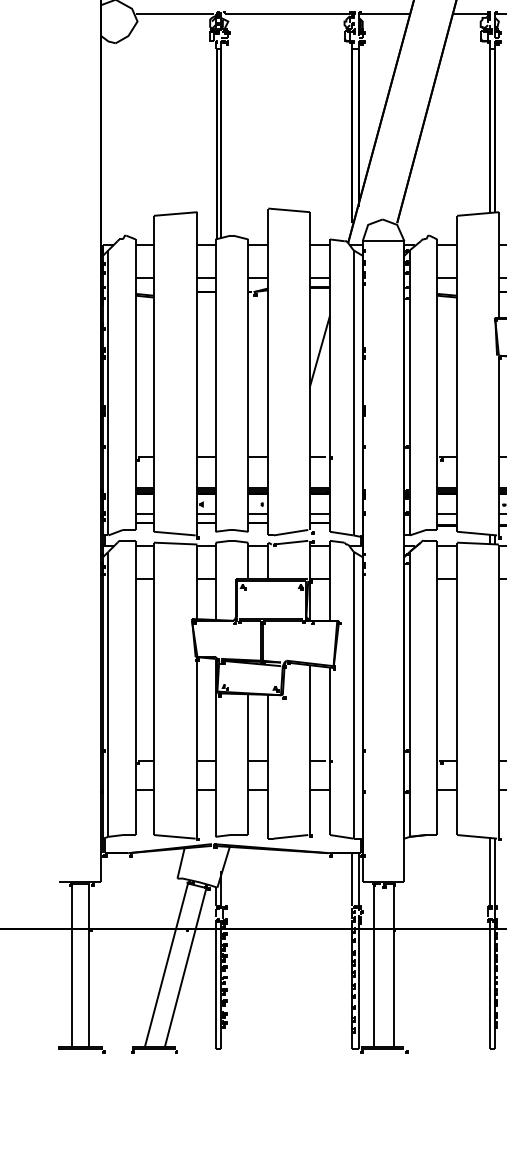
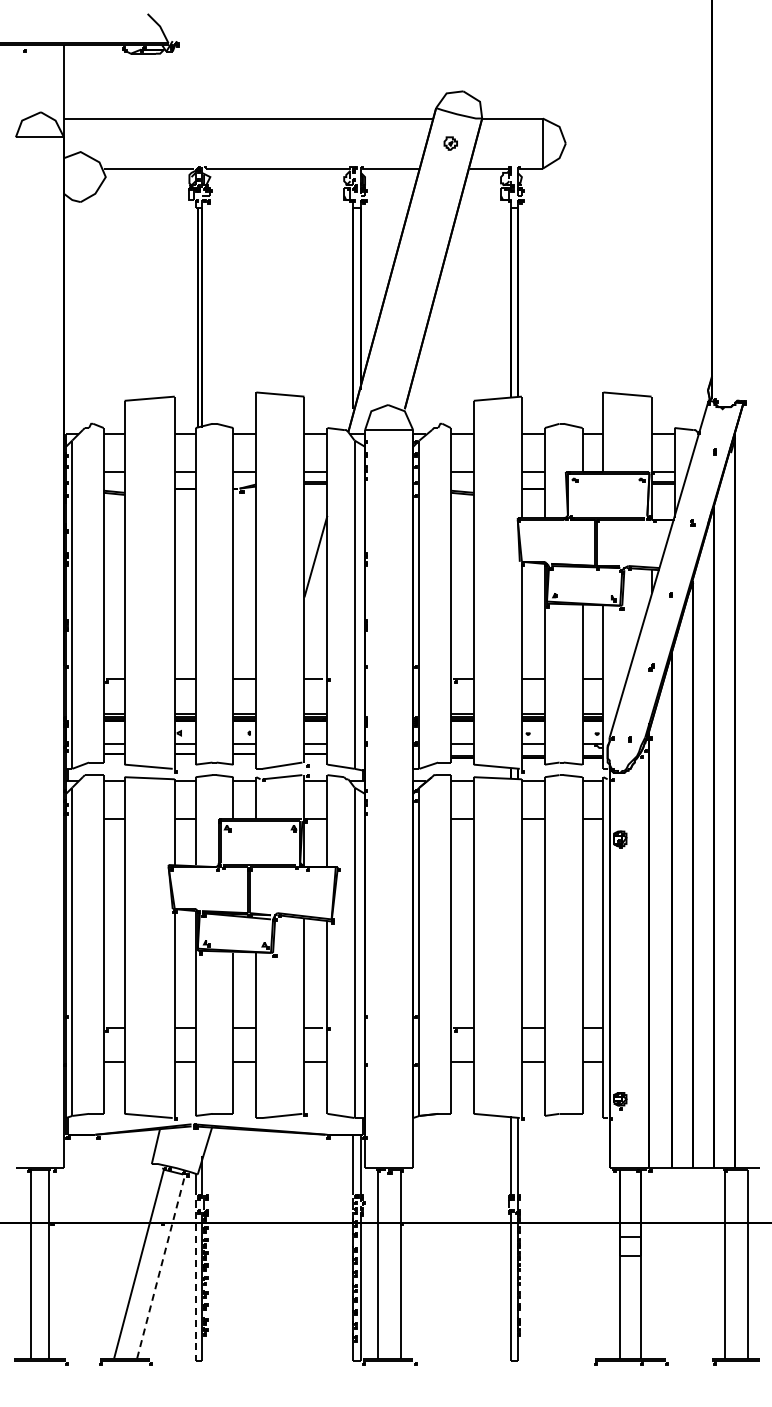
line: (185, 967) -> (161, 1266), solid -> dashed
line: (215, 984) -> (195, 1286), solid -> dashed

